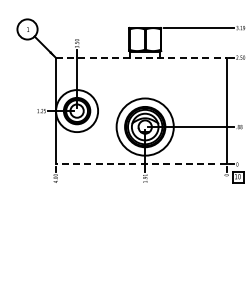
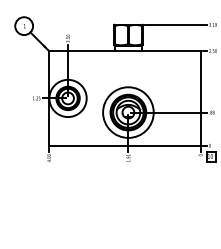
line: (141, 57) -> (125, 50), dashed -> solid
line: (140, 164) -> (124, 145), dashed -> solid

